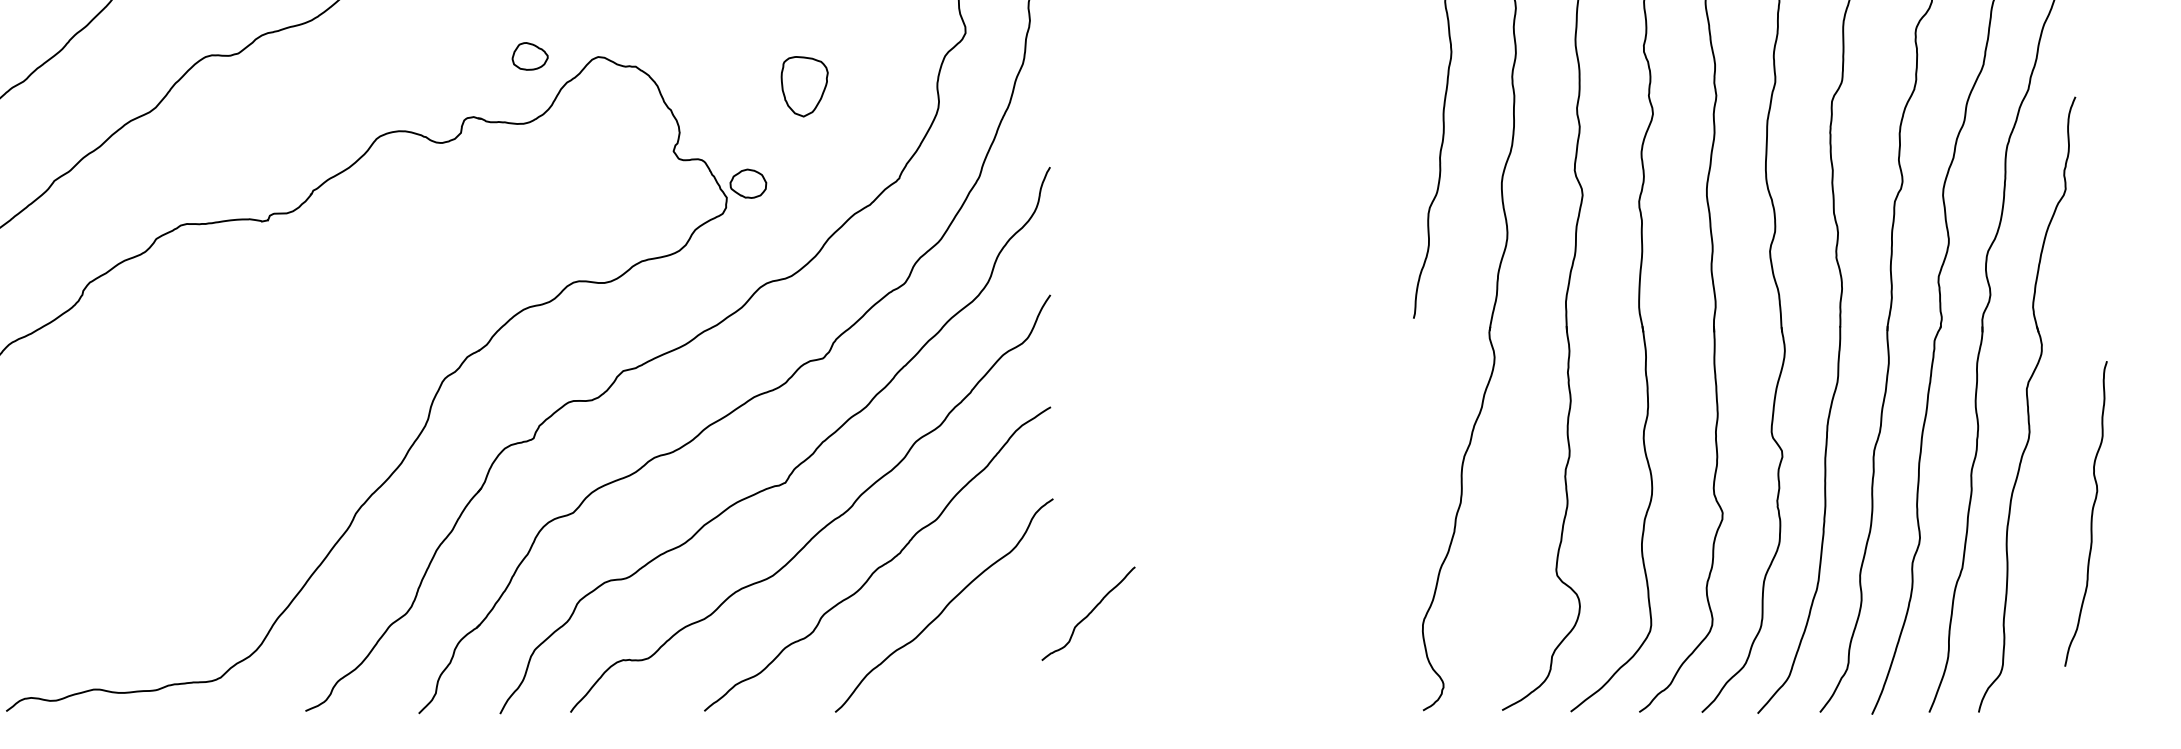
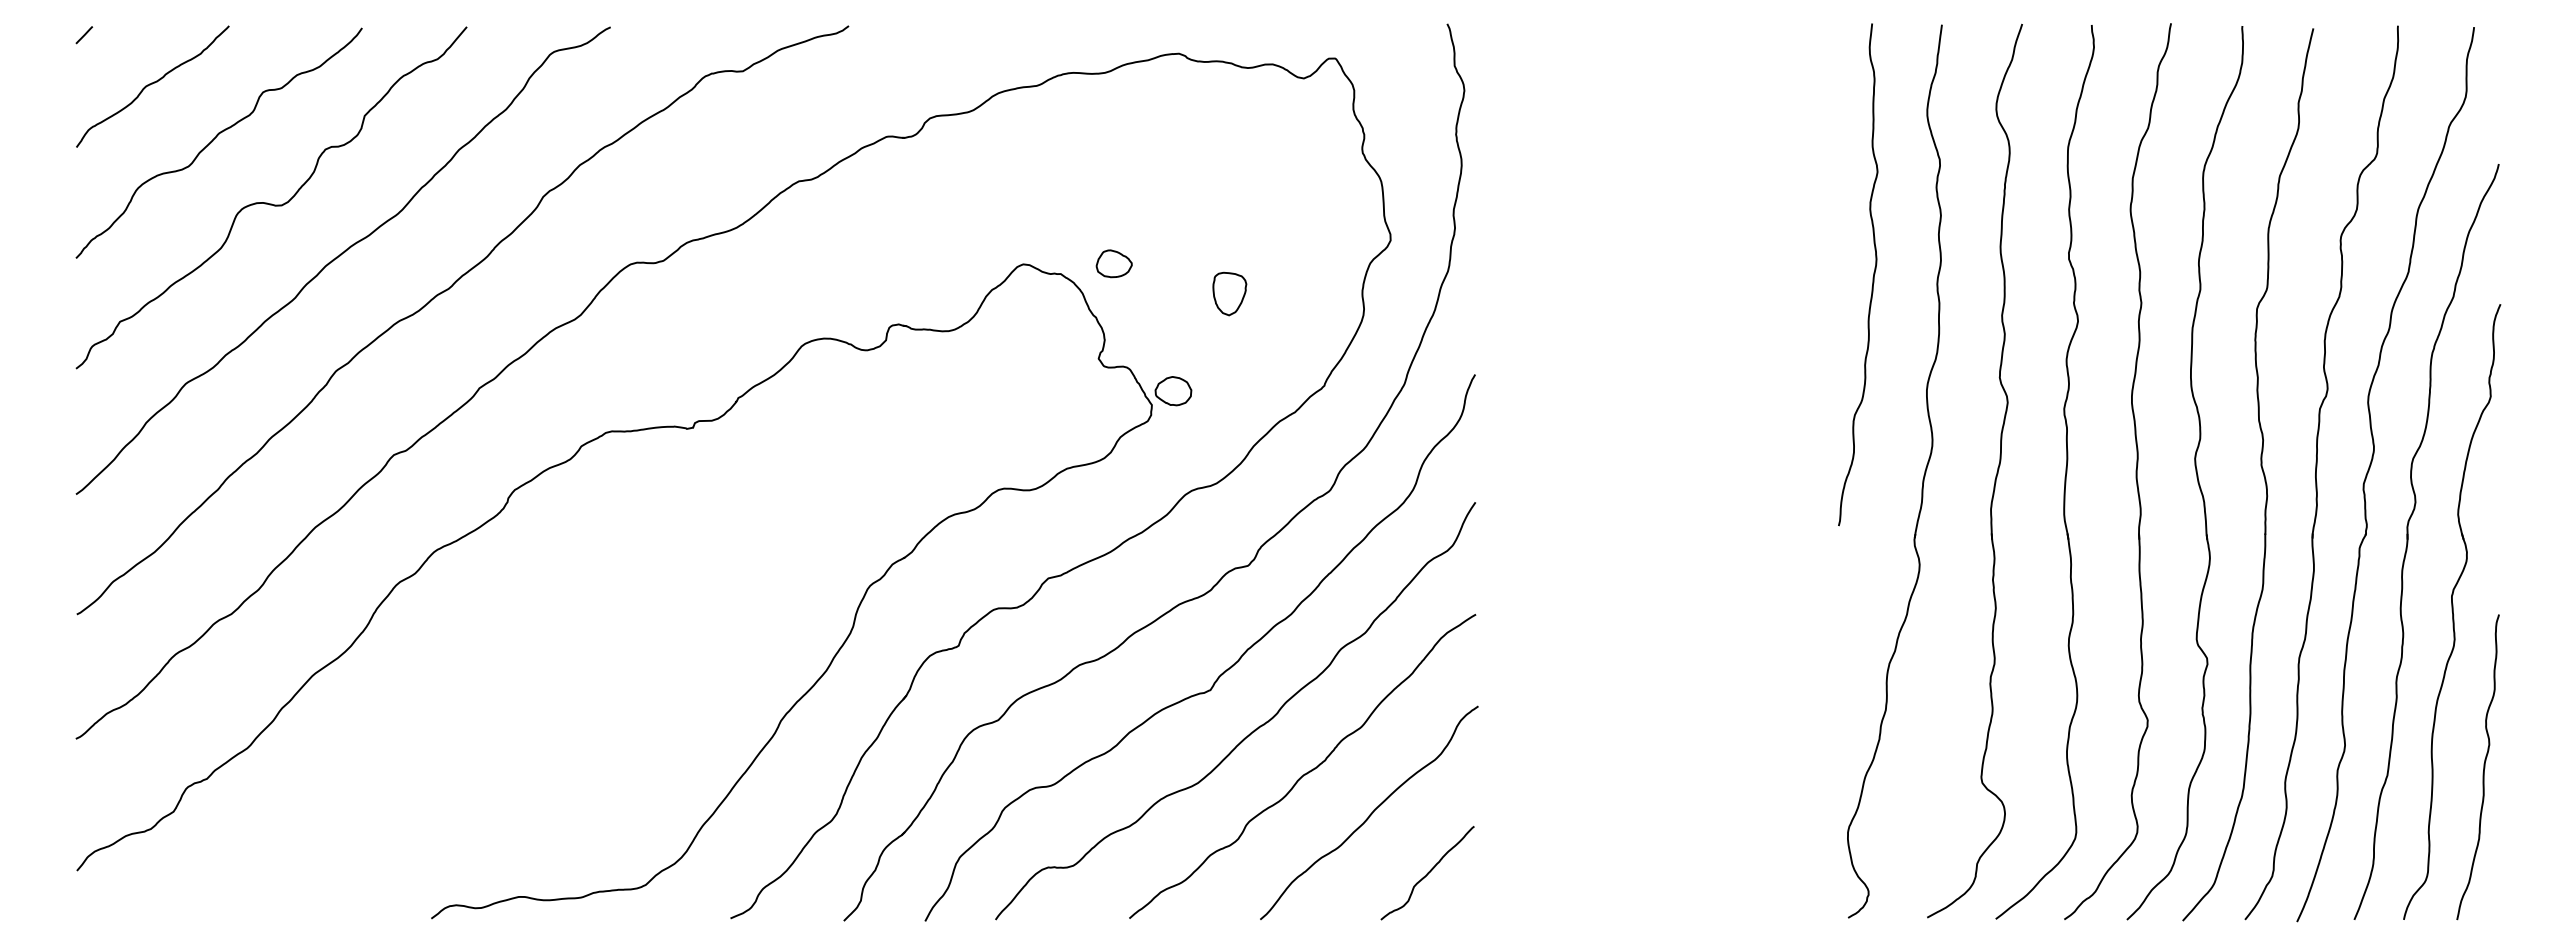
part: (529, 56) -> (1113, 263), moved
part: (804, 86) -> (1229, 293), size x0.71
curve: (2091, 514) -> (2483, 767), moved
curve: (1088, 614) -> (1427, 873), moved

